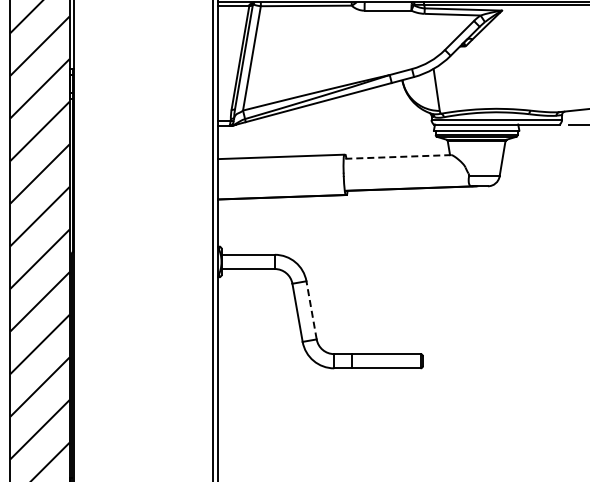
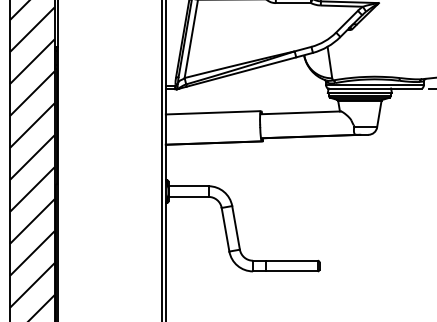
line: (397, 156) -> (300, 112), dashed -> solid
line: (311, 310) -> (236, 228), dashed -> solid

